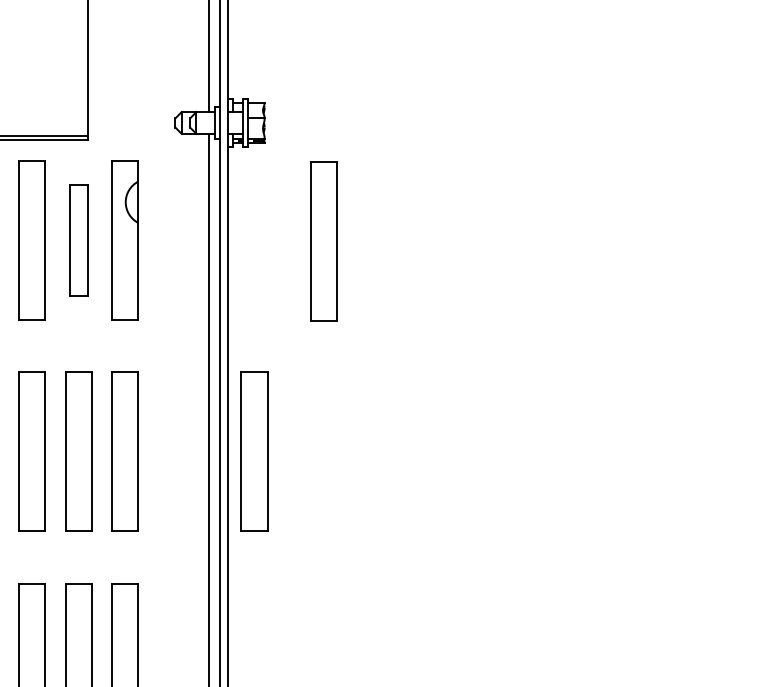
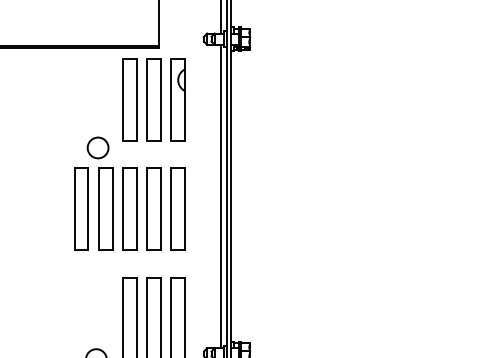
part: (77, 239) -> (153, 99), size x1.43
part: (323, 239) -> (280, 99), removed
part: (253, 449) -> (244, 208), removed

